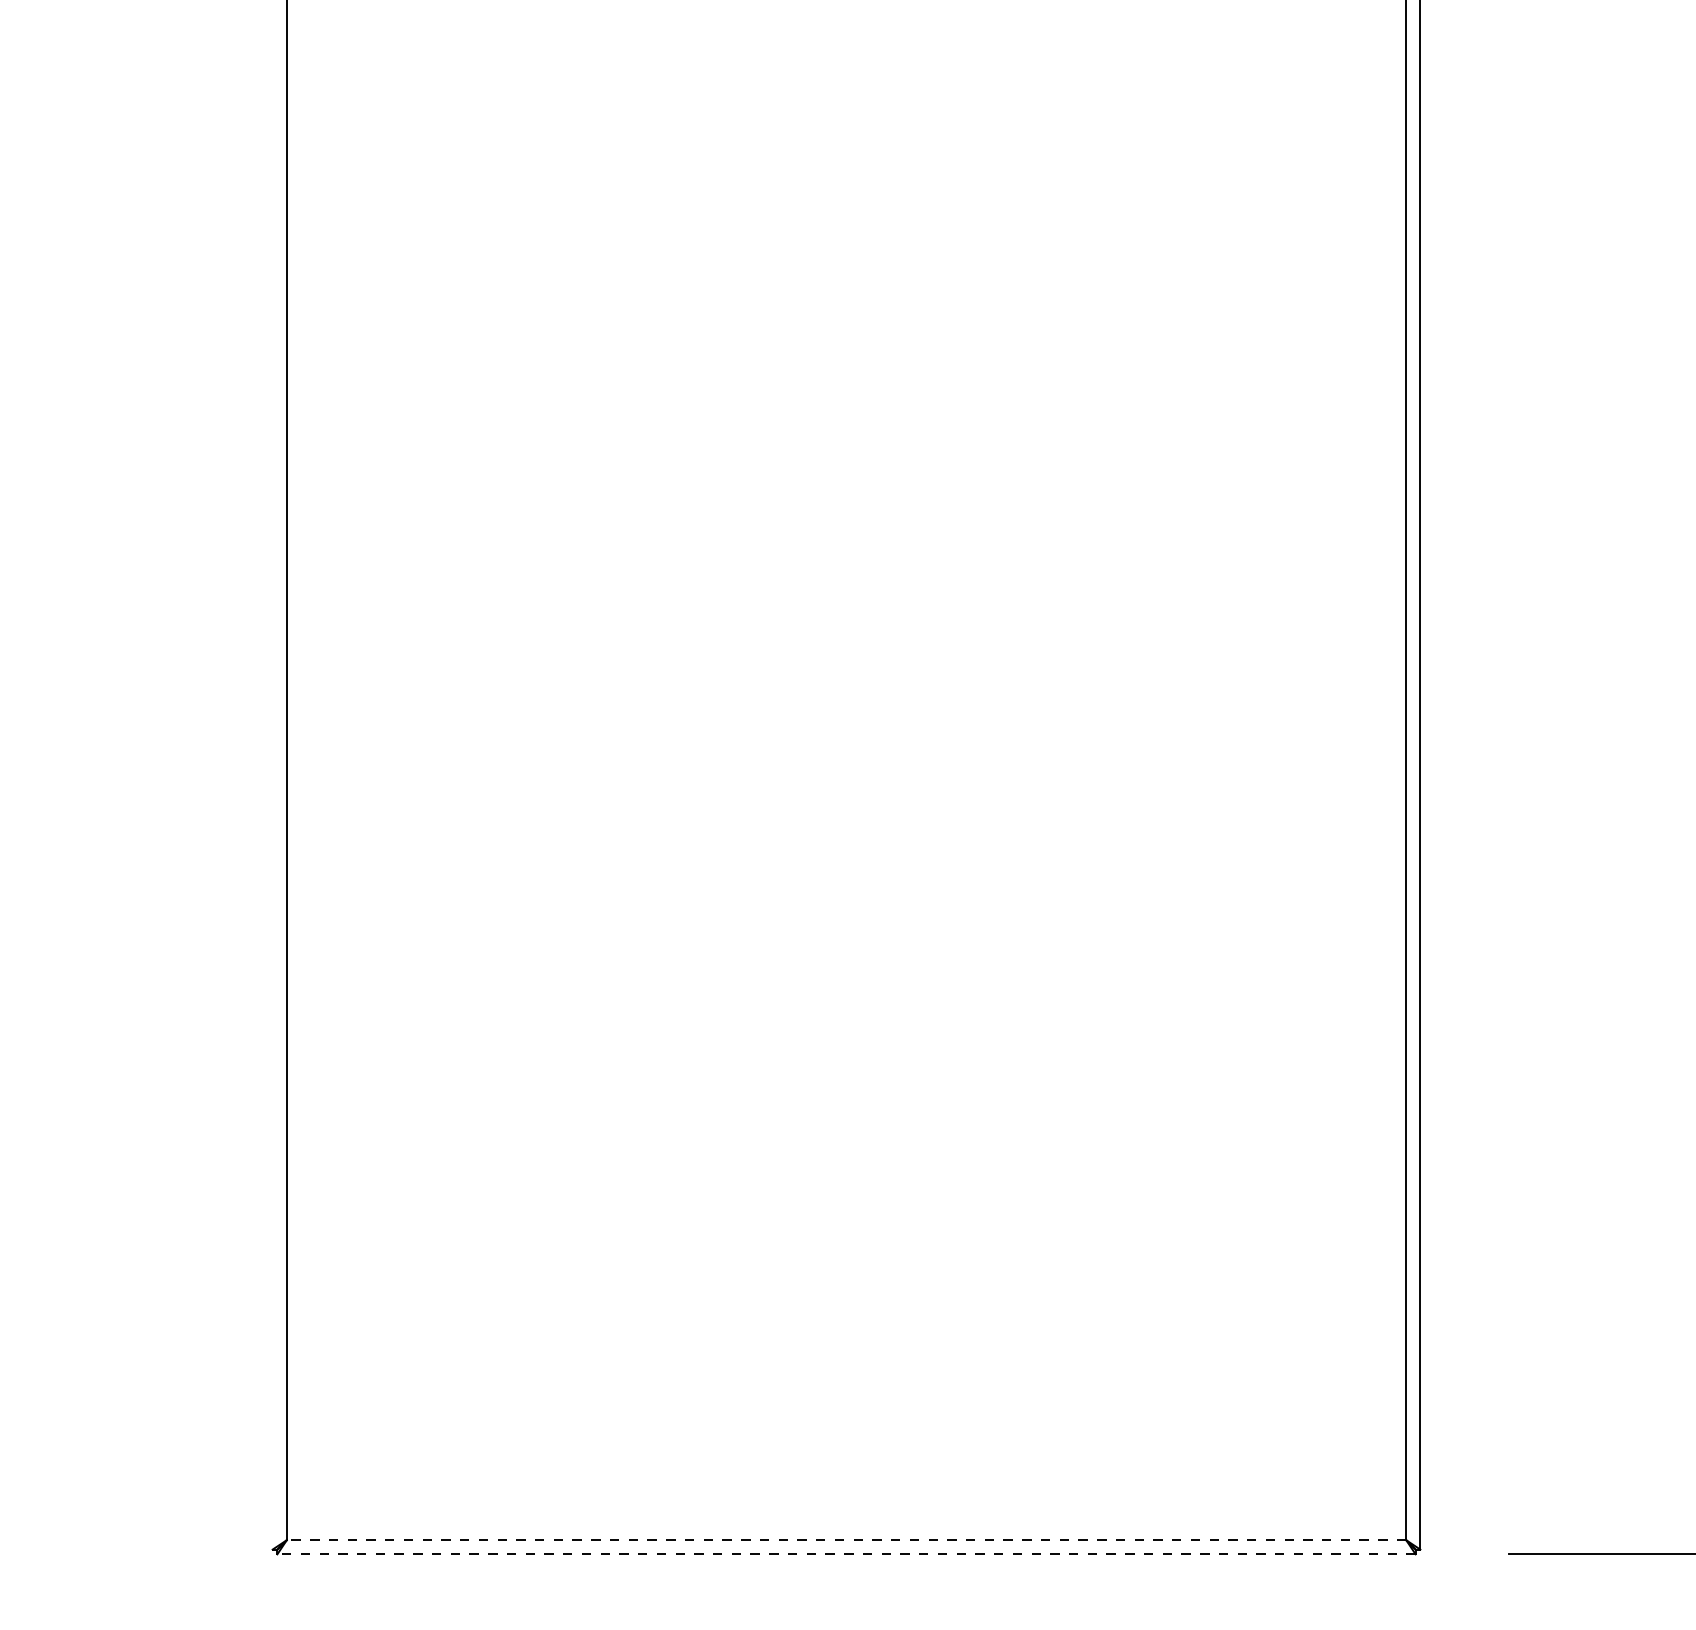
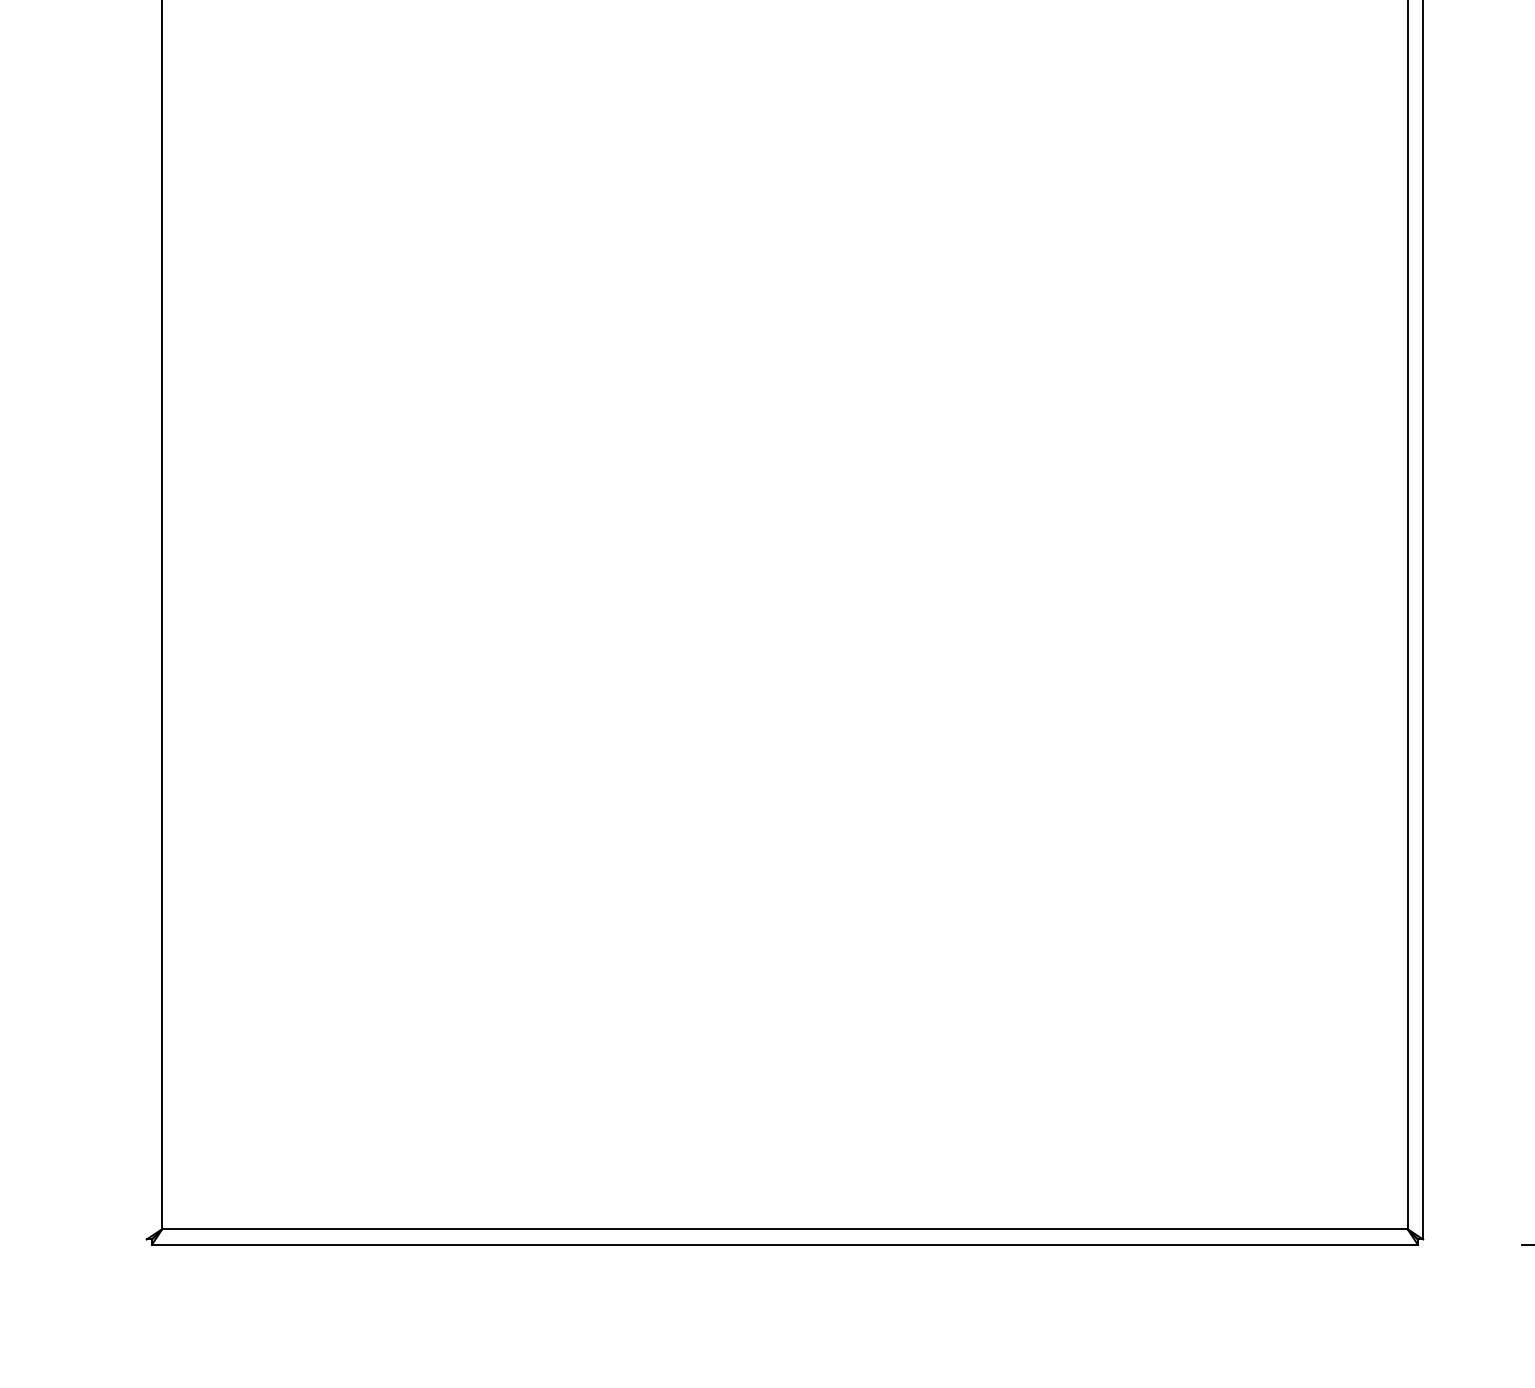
line: (846, 1540) -> (784, 1229), dashed -> solid
line: (846, 1554) -> (784, 1244), dashed -> solid

